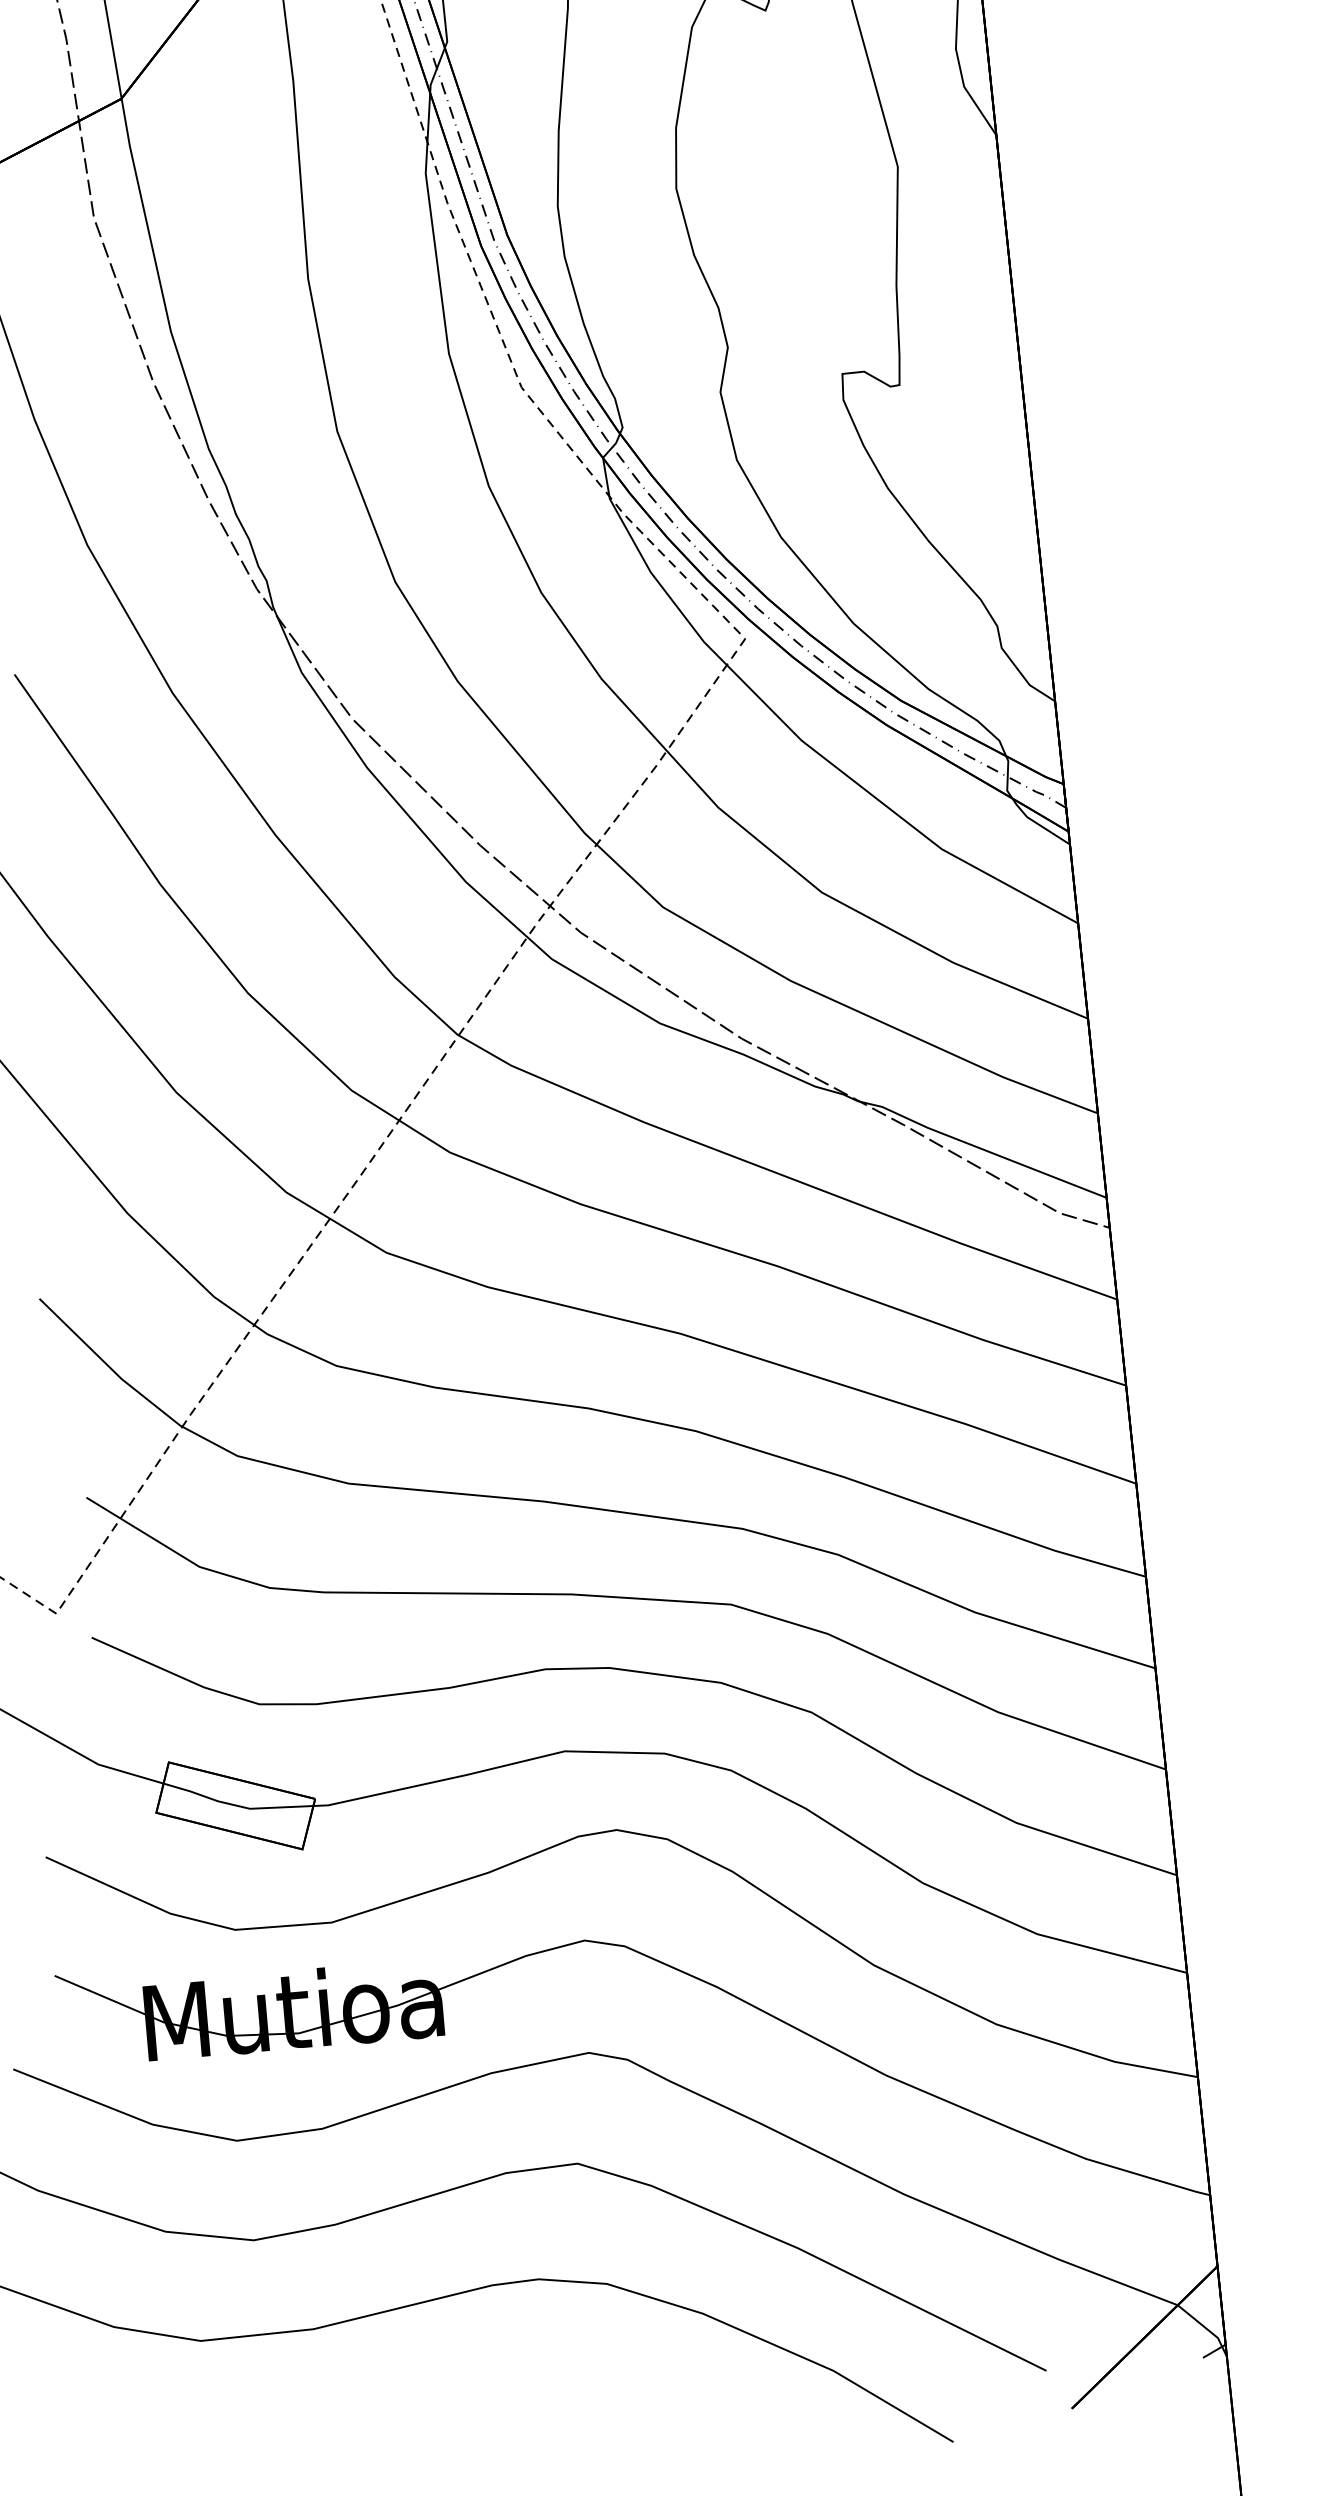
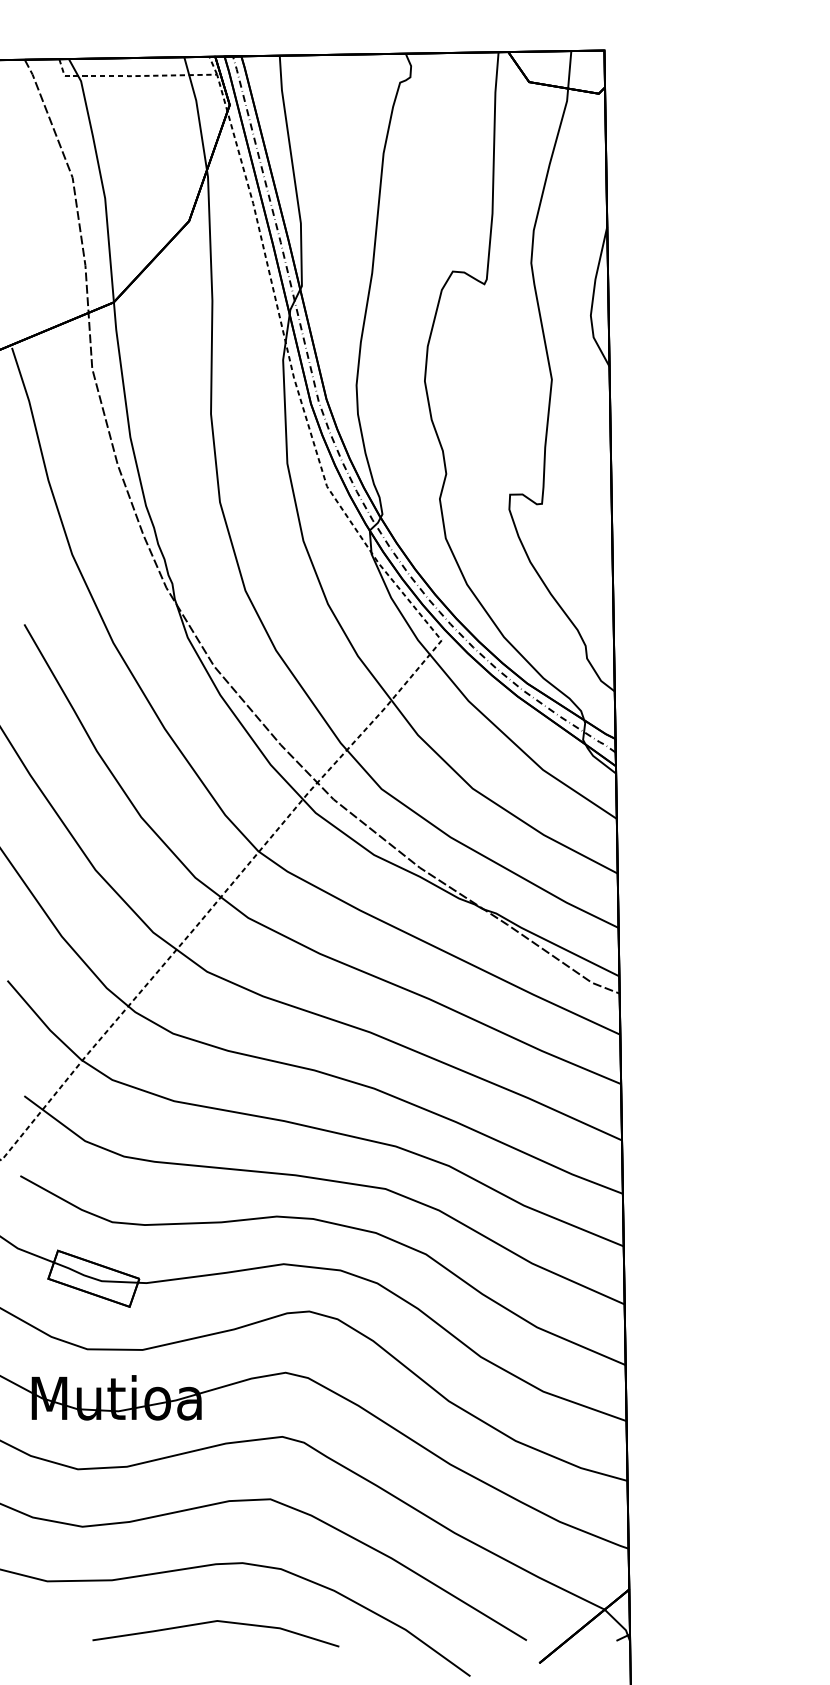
line: (500, 2387) -> (215, 1622), added

